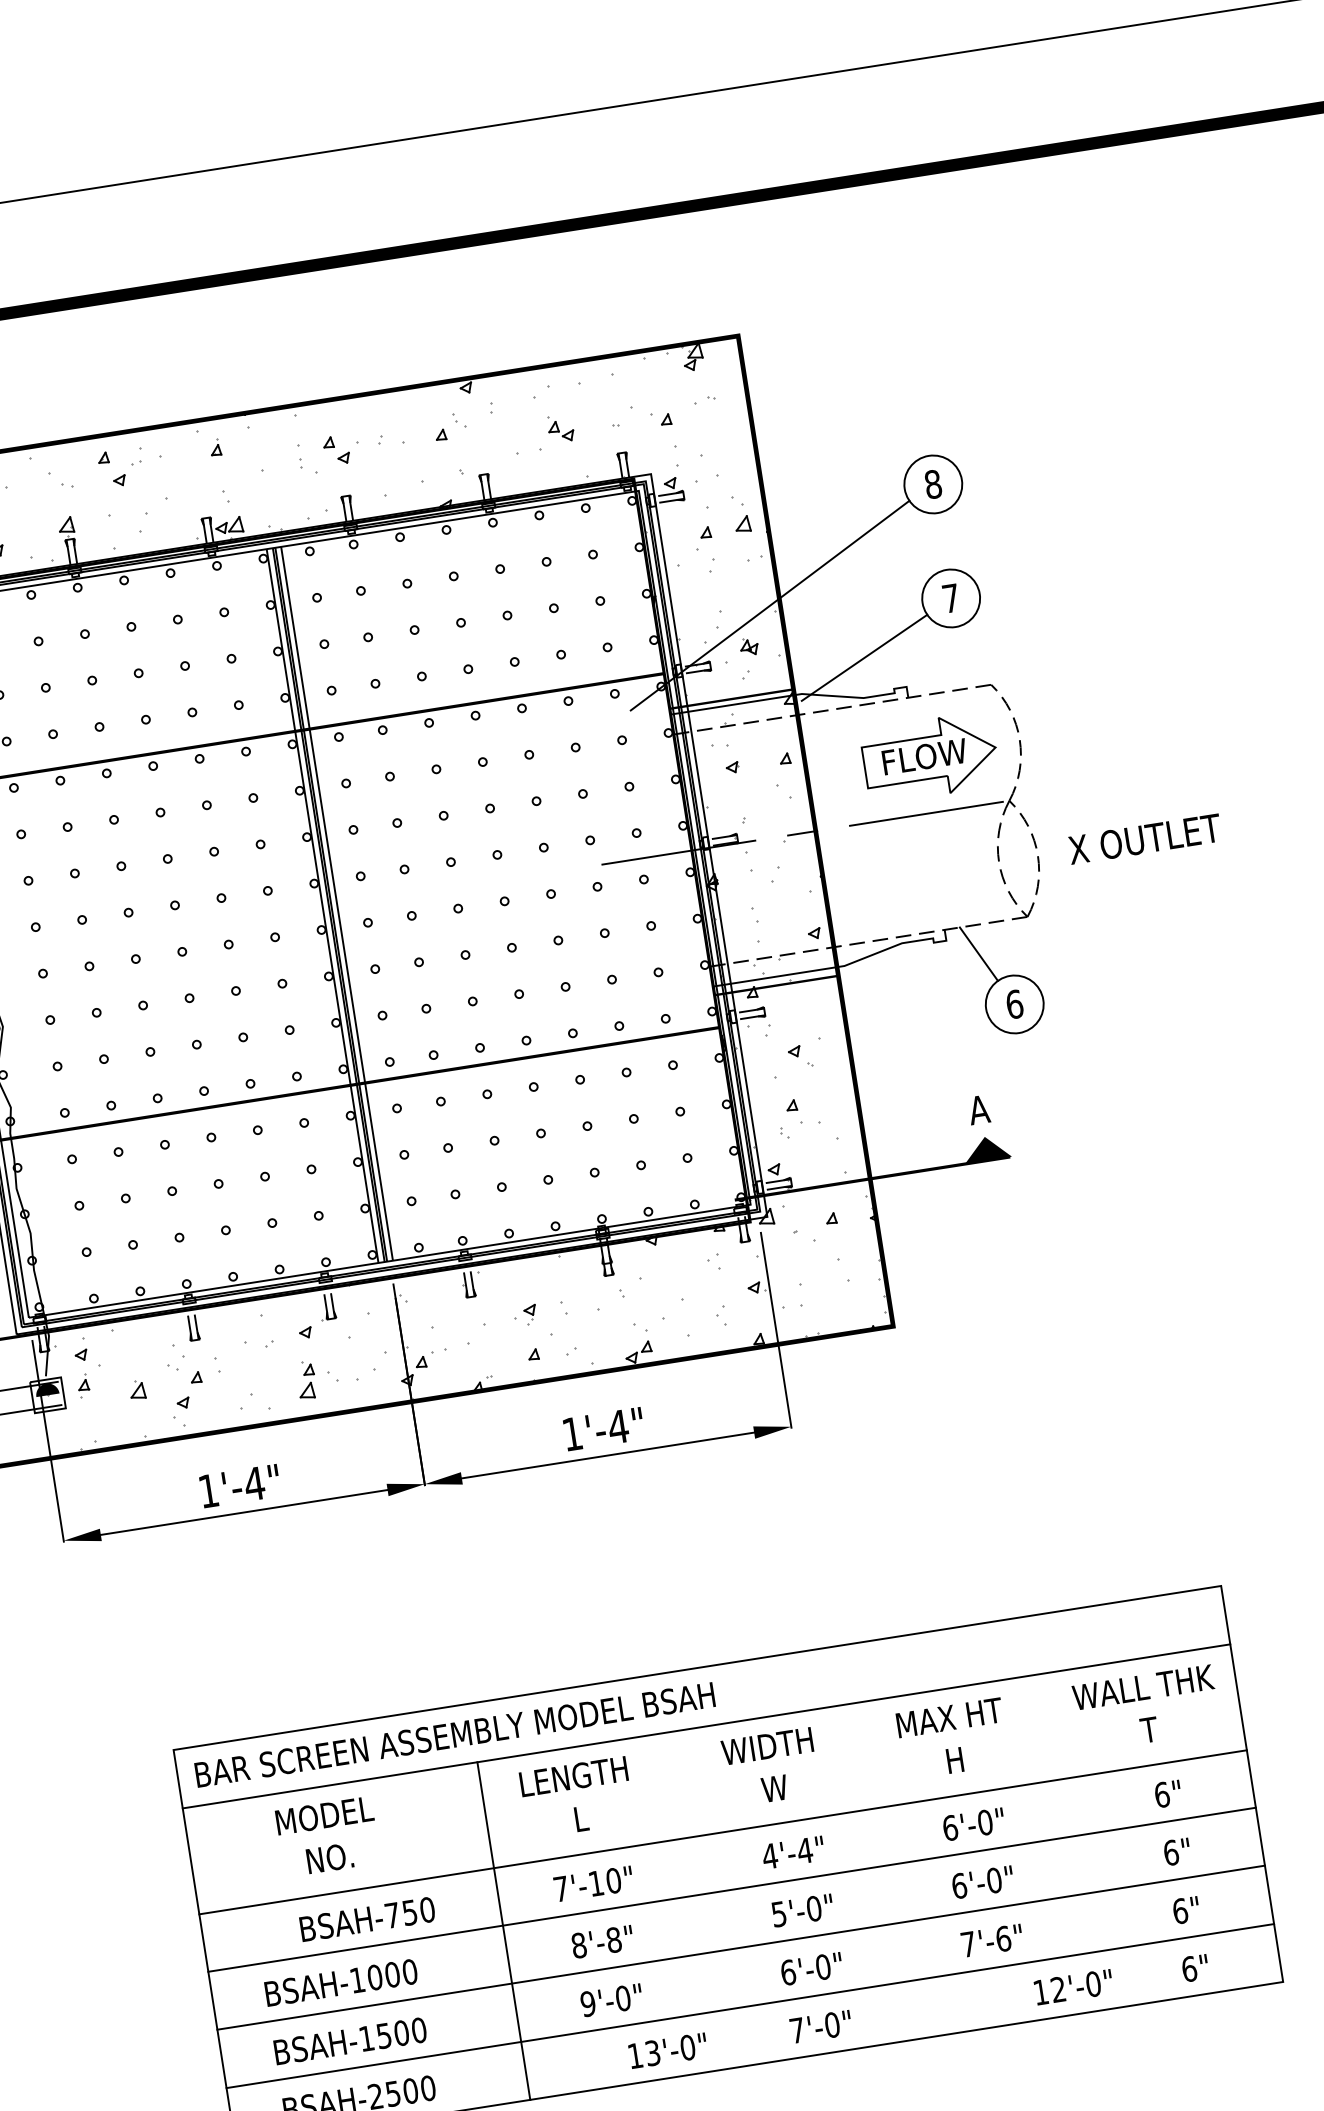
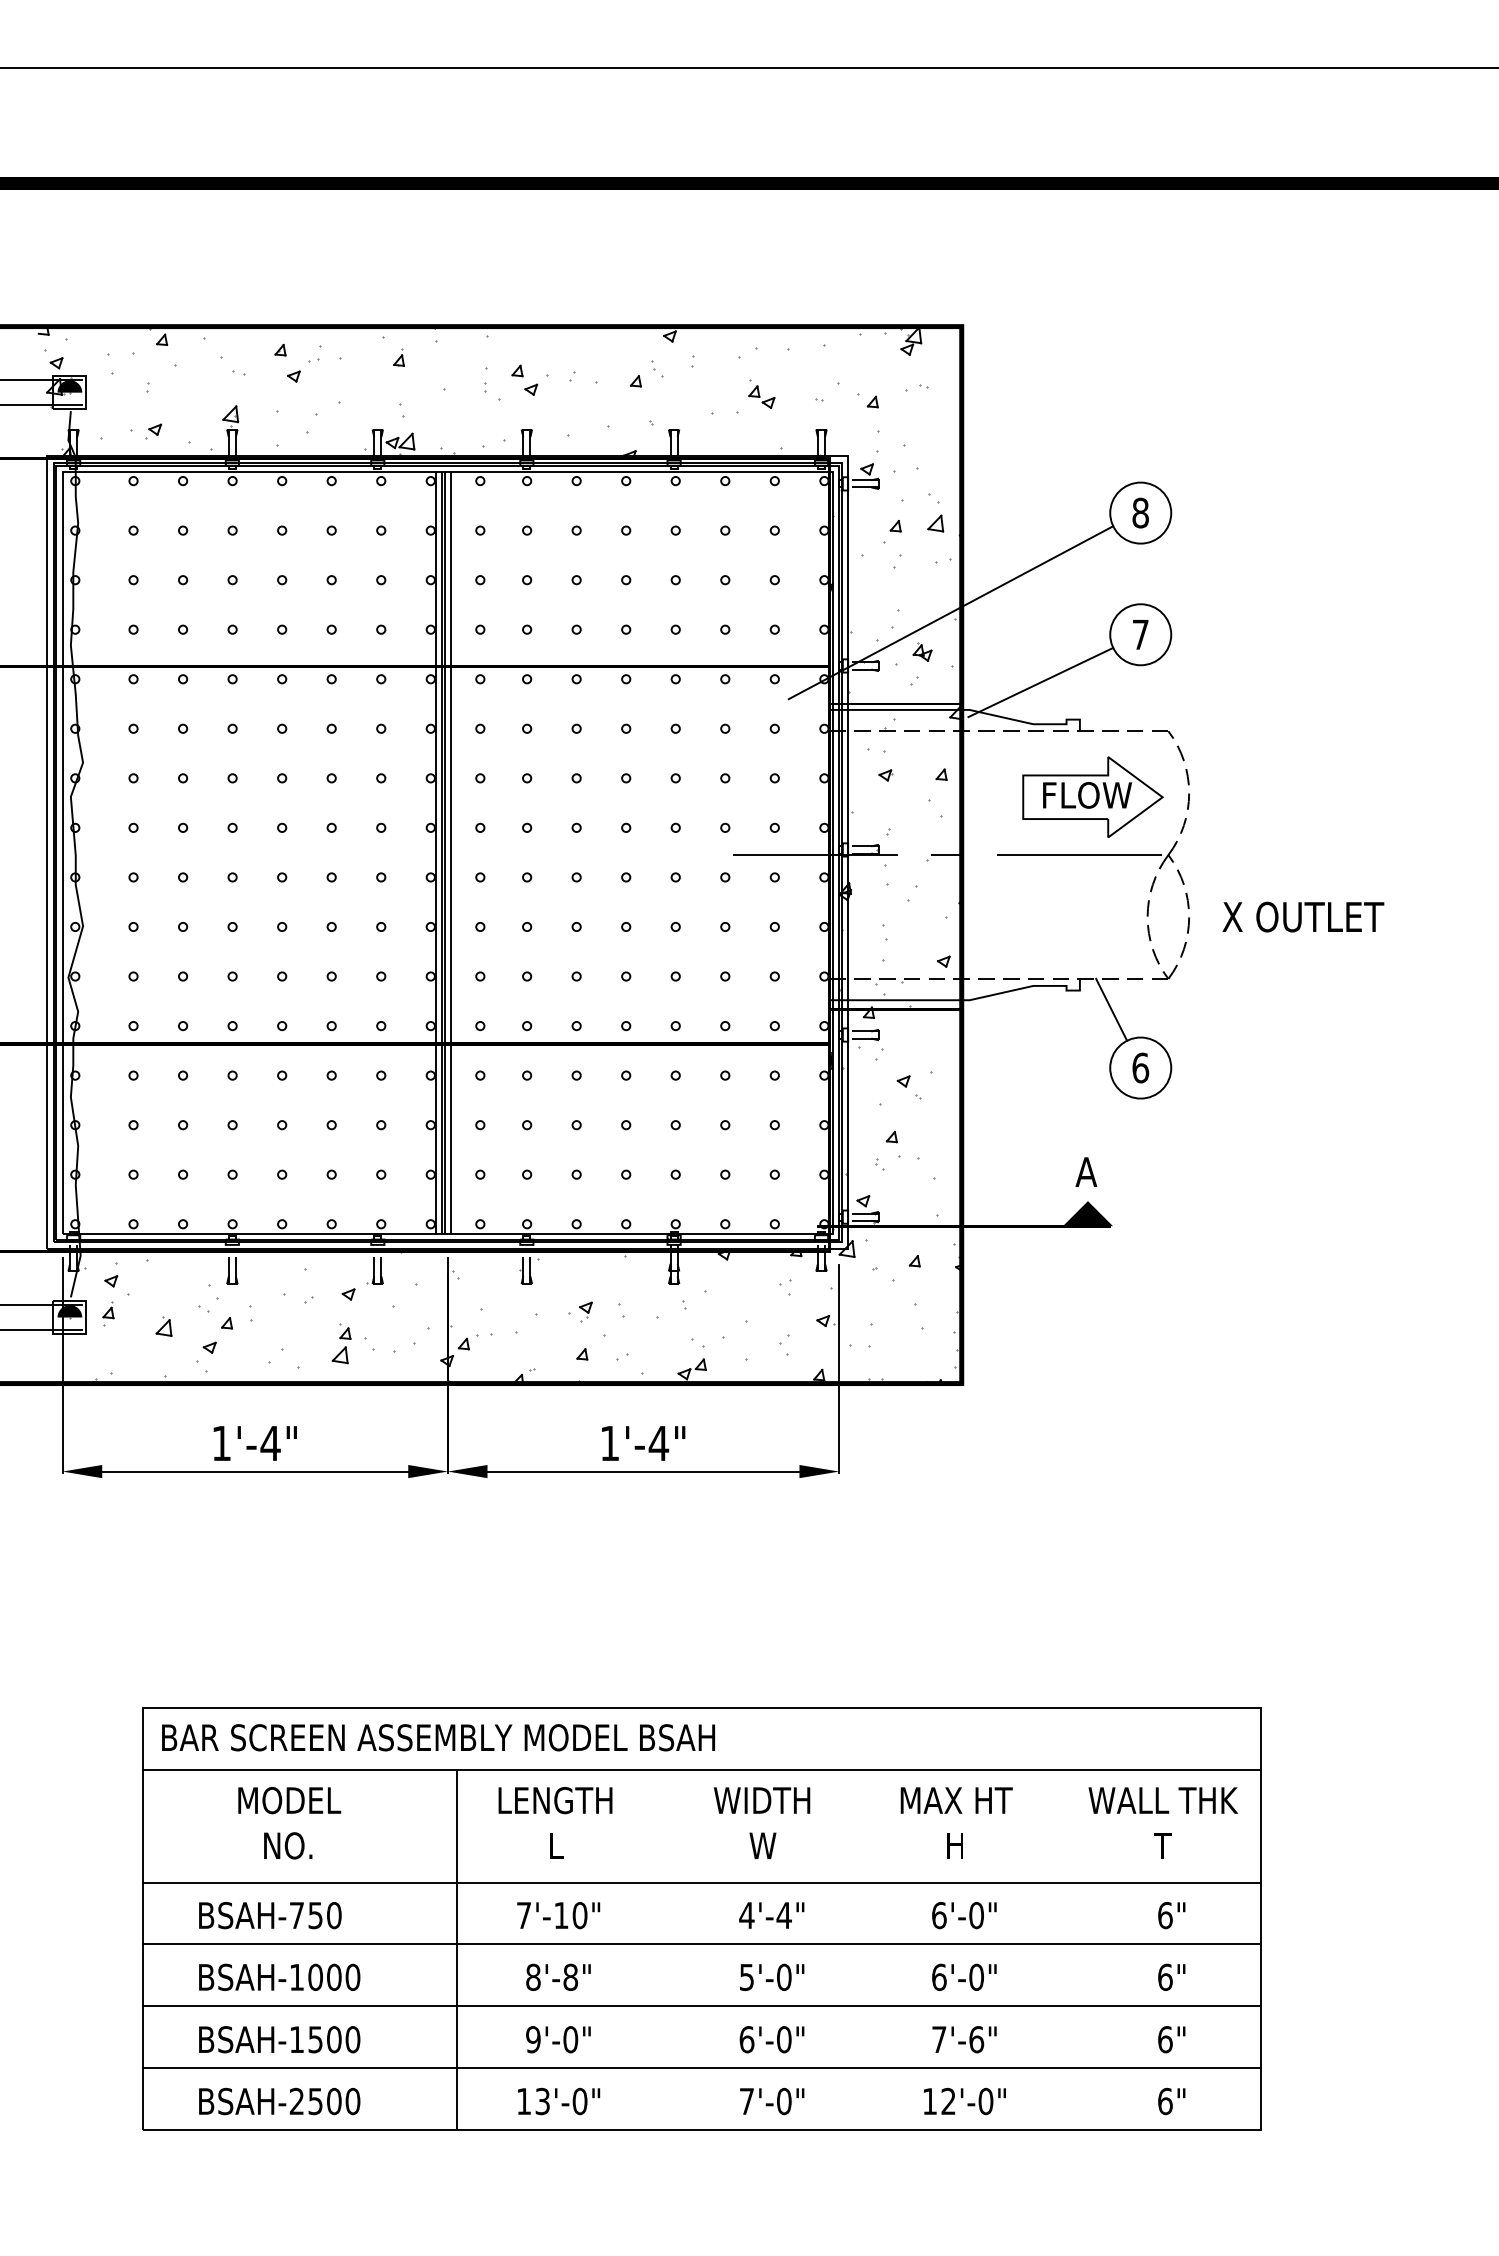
text: (367, 1919) -> (270, 1915), moved
text: (1073, 1987) -> (964, 2101), moved
text: (668, 2050) -> (559, 2101), moved

